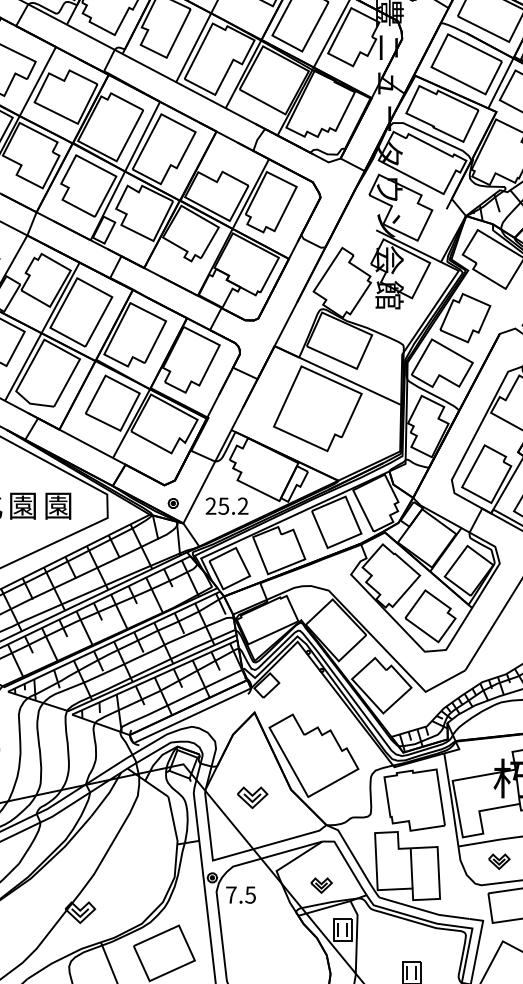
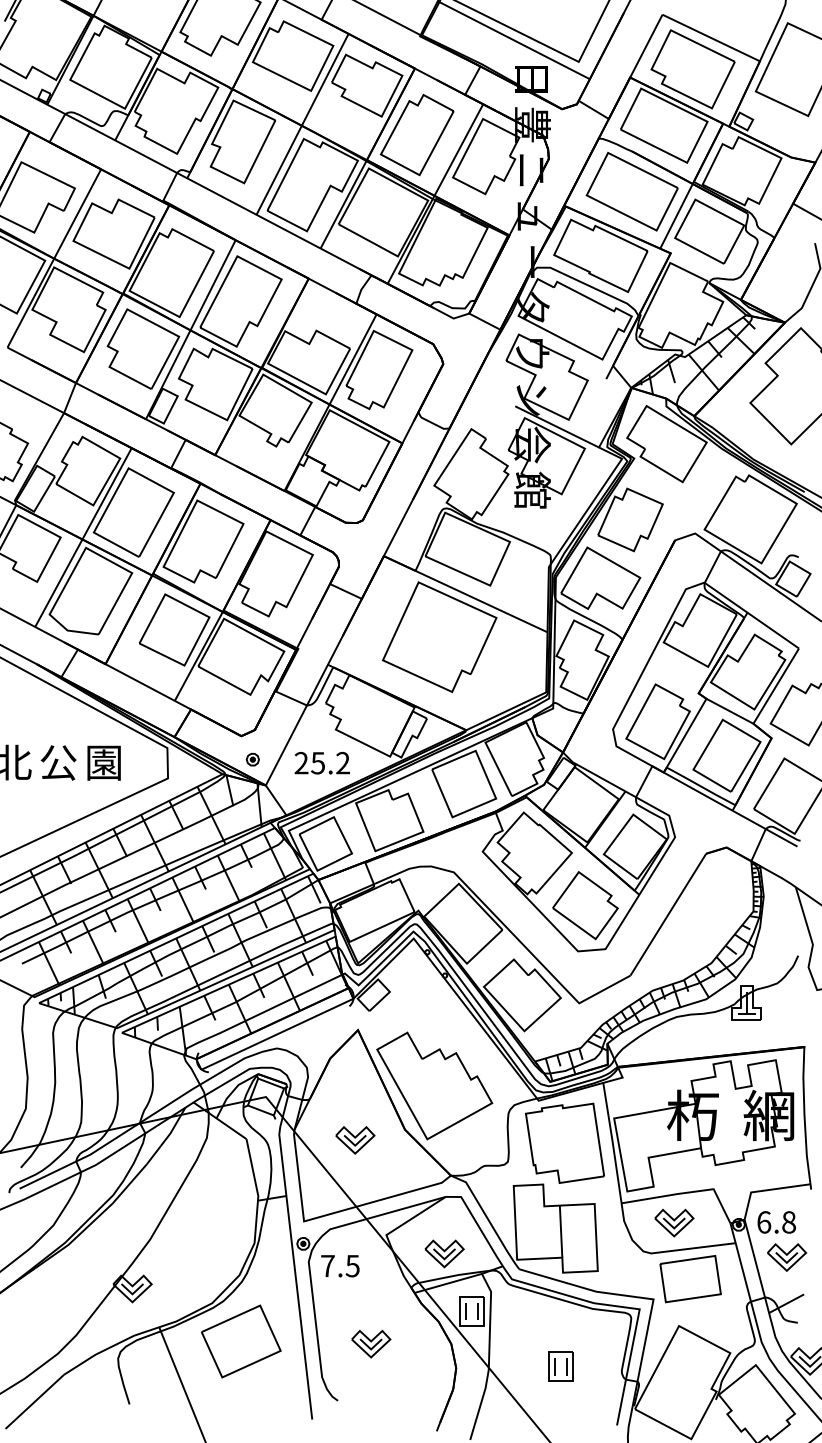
text: (23, 505) -> (58, 762), 園 -> 公
part: (499, 861) -> (674, 1222), size x1.43
part: (321, 885) -> (444, 1253), size x1.43
part: (265, 954) -> (371, 1343), added

